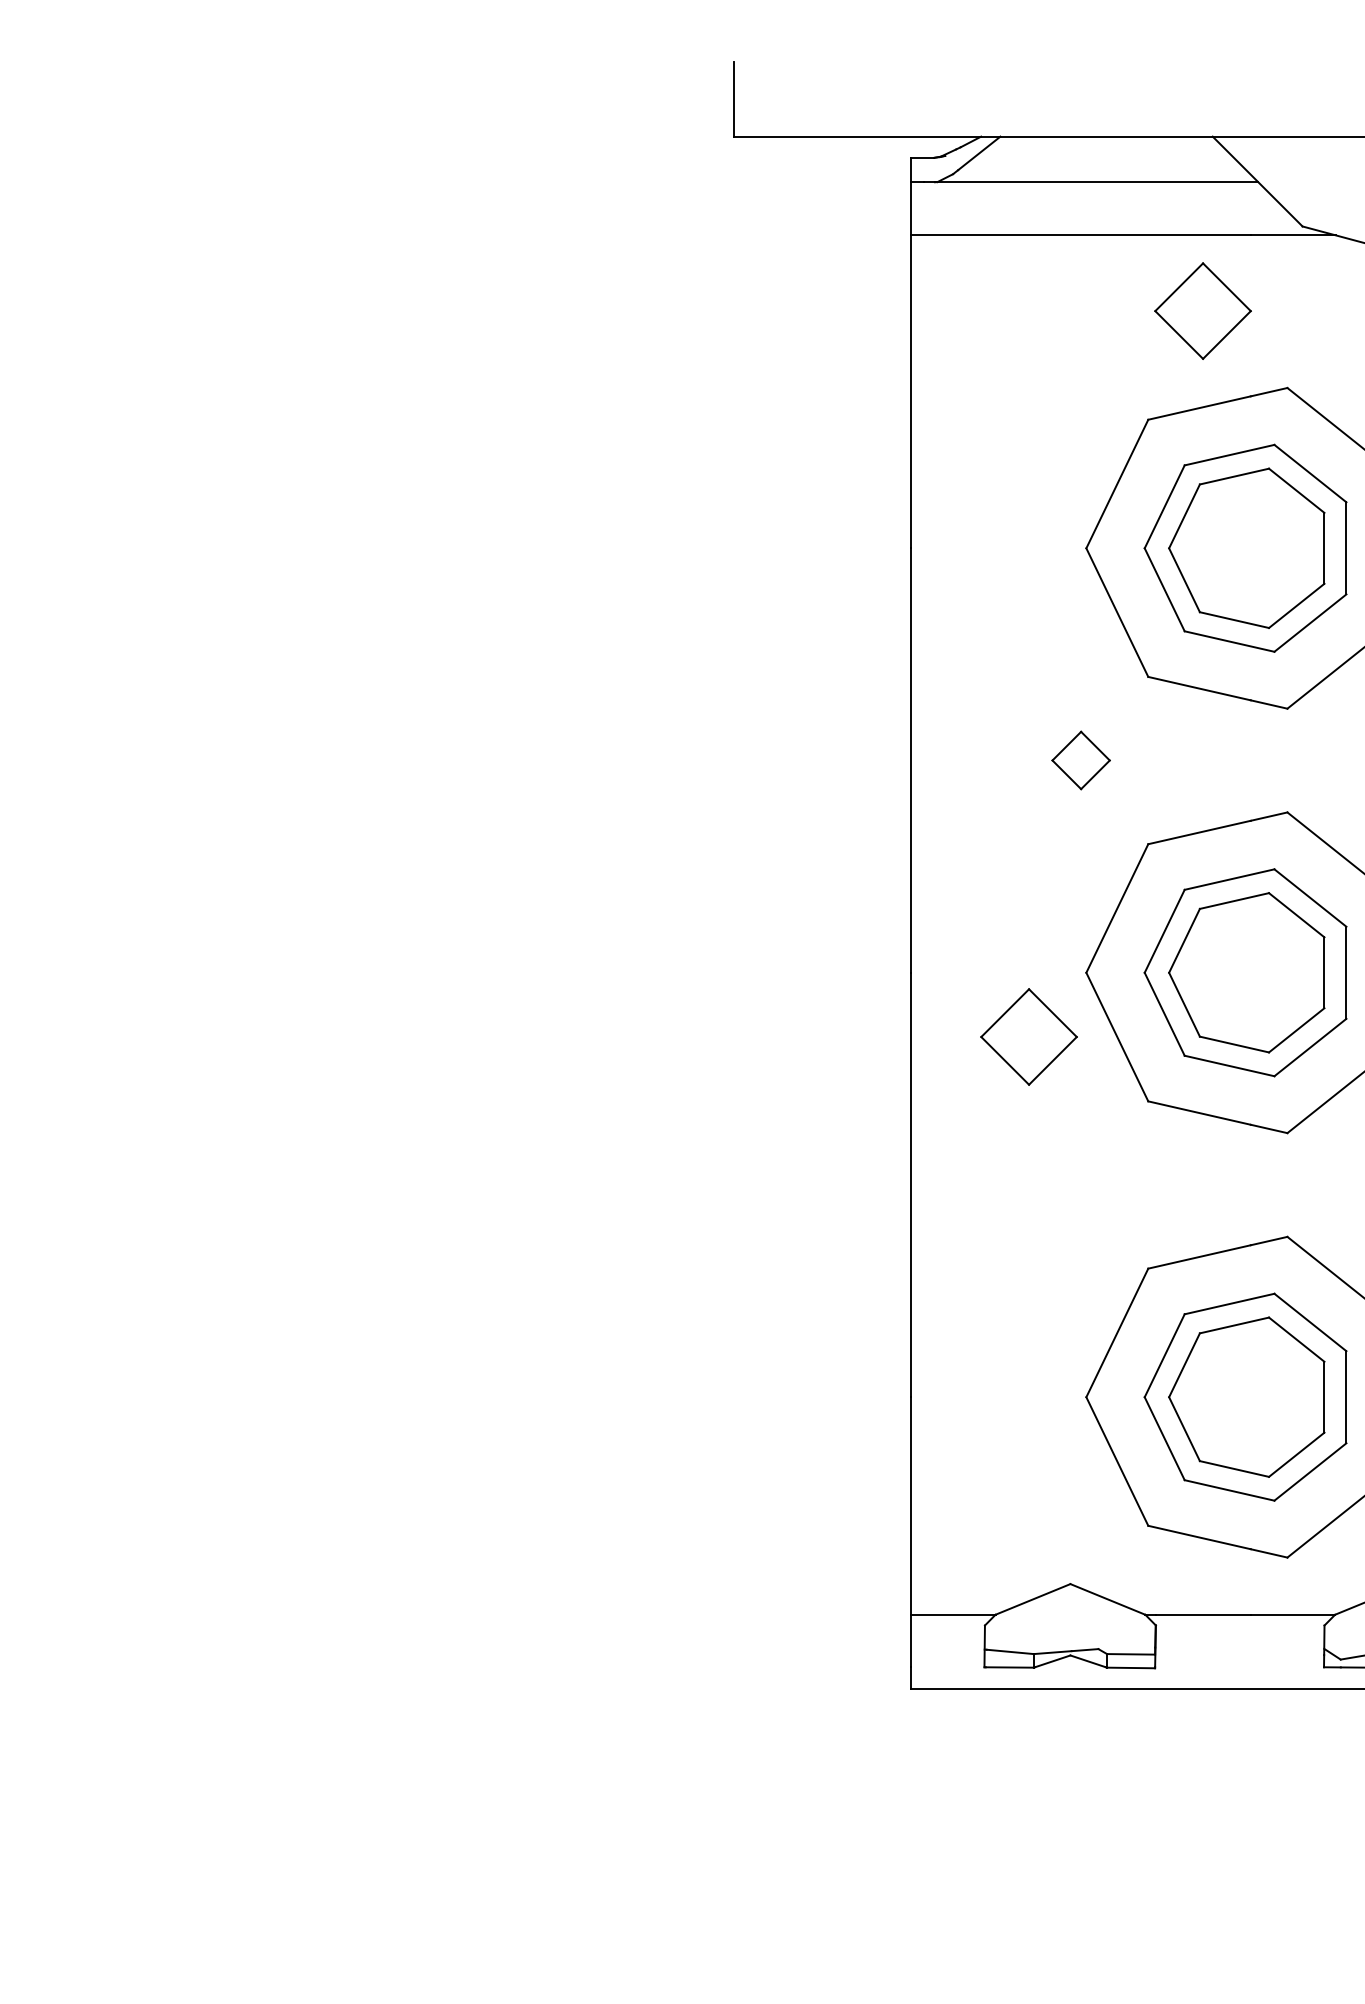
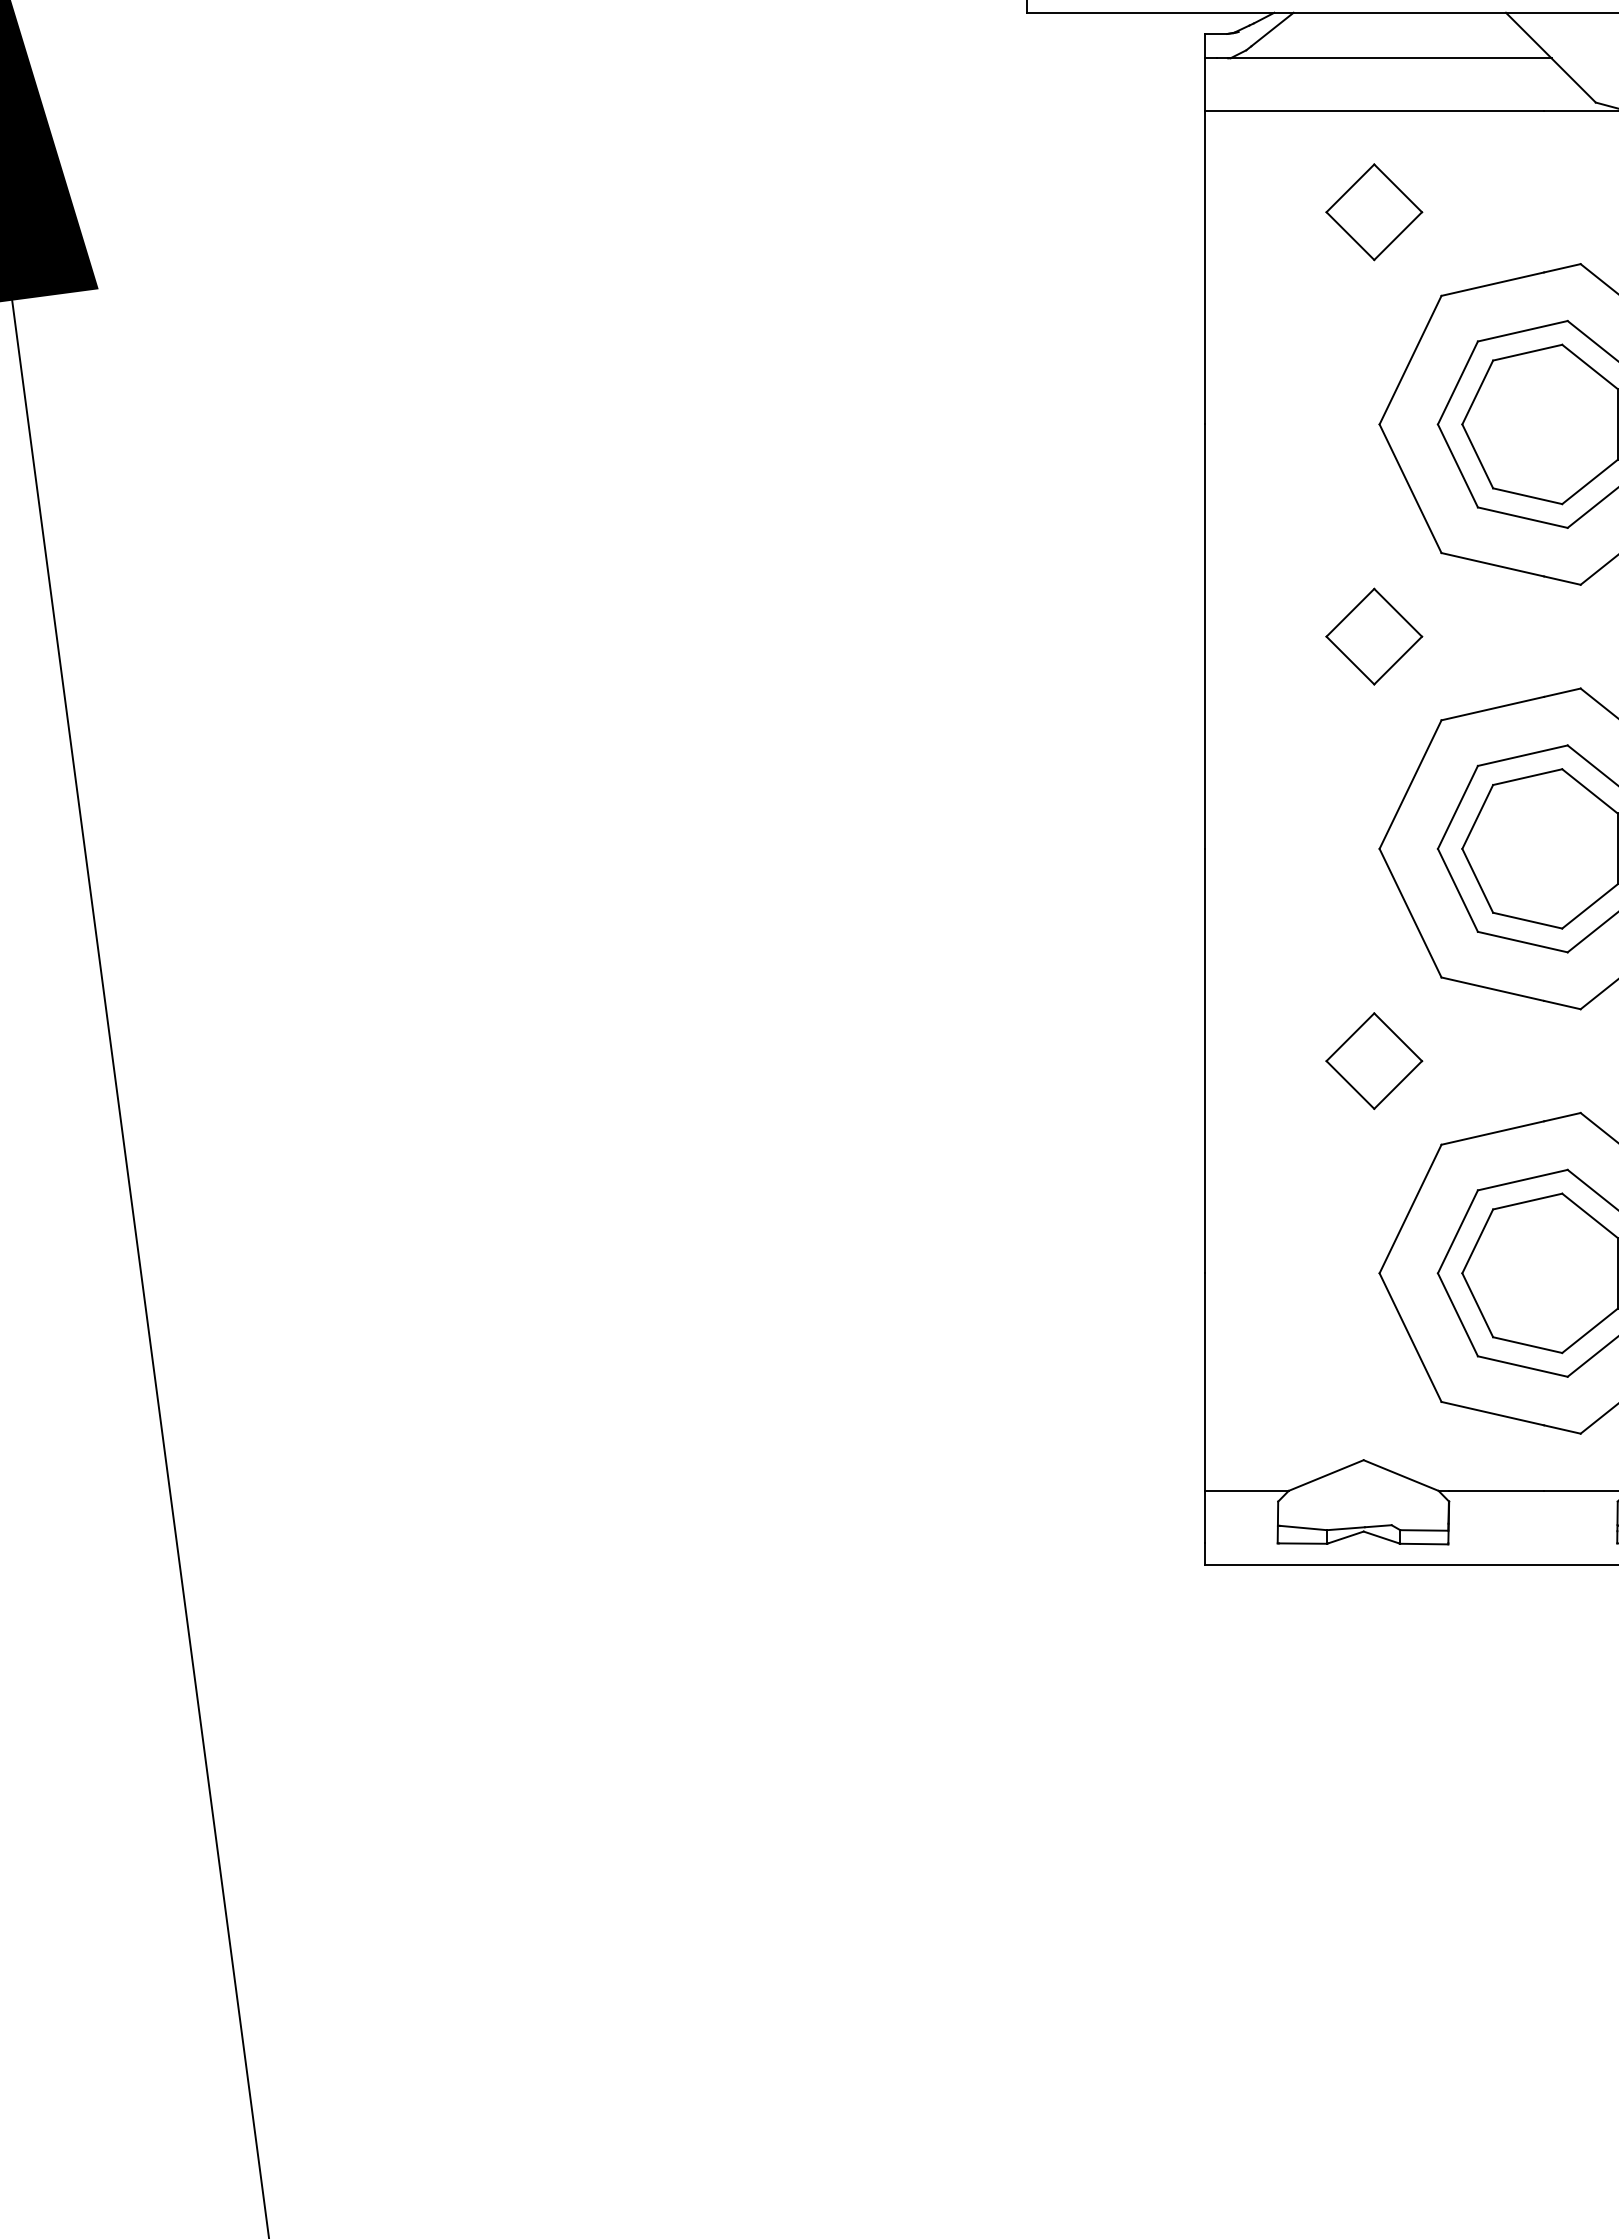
part: (1203, 311) -> (1374, 212), moved
part: (1081, 760) -> (1374, 636), size x1.67
part: (1029, 1036) -> (1374, 1060), moved

